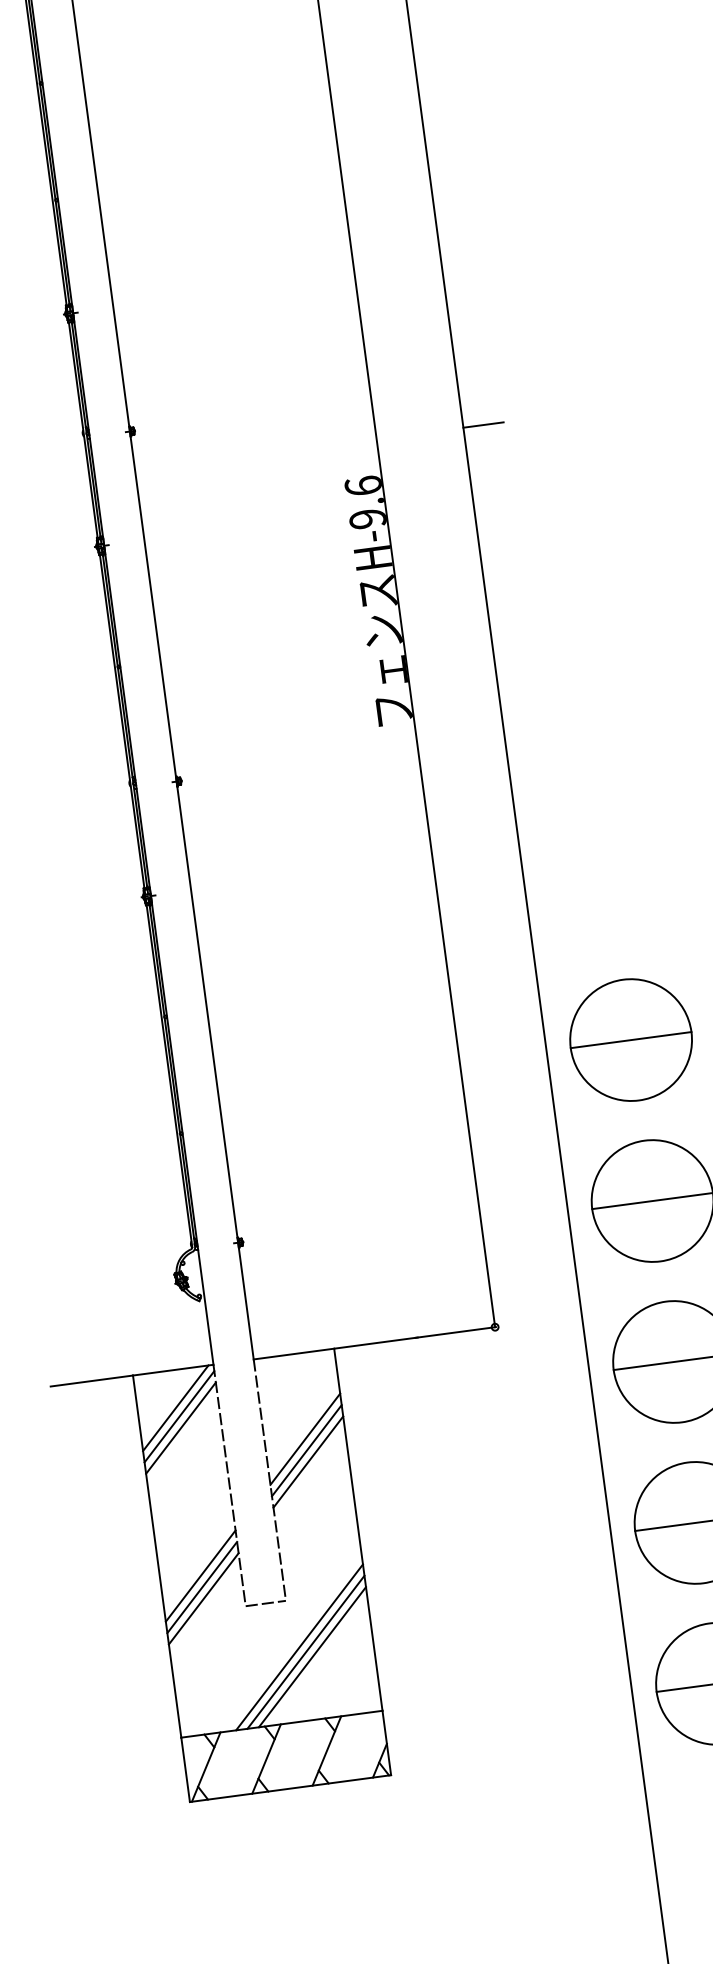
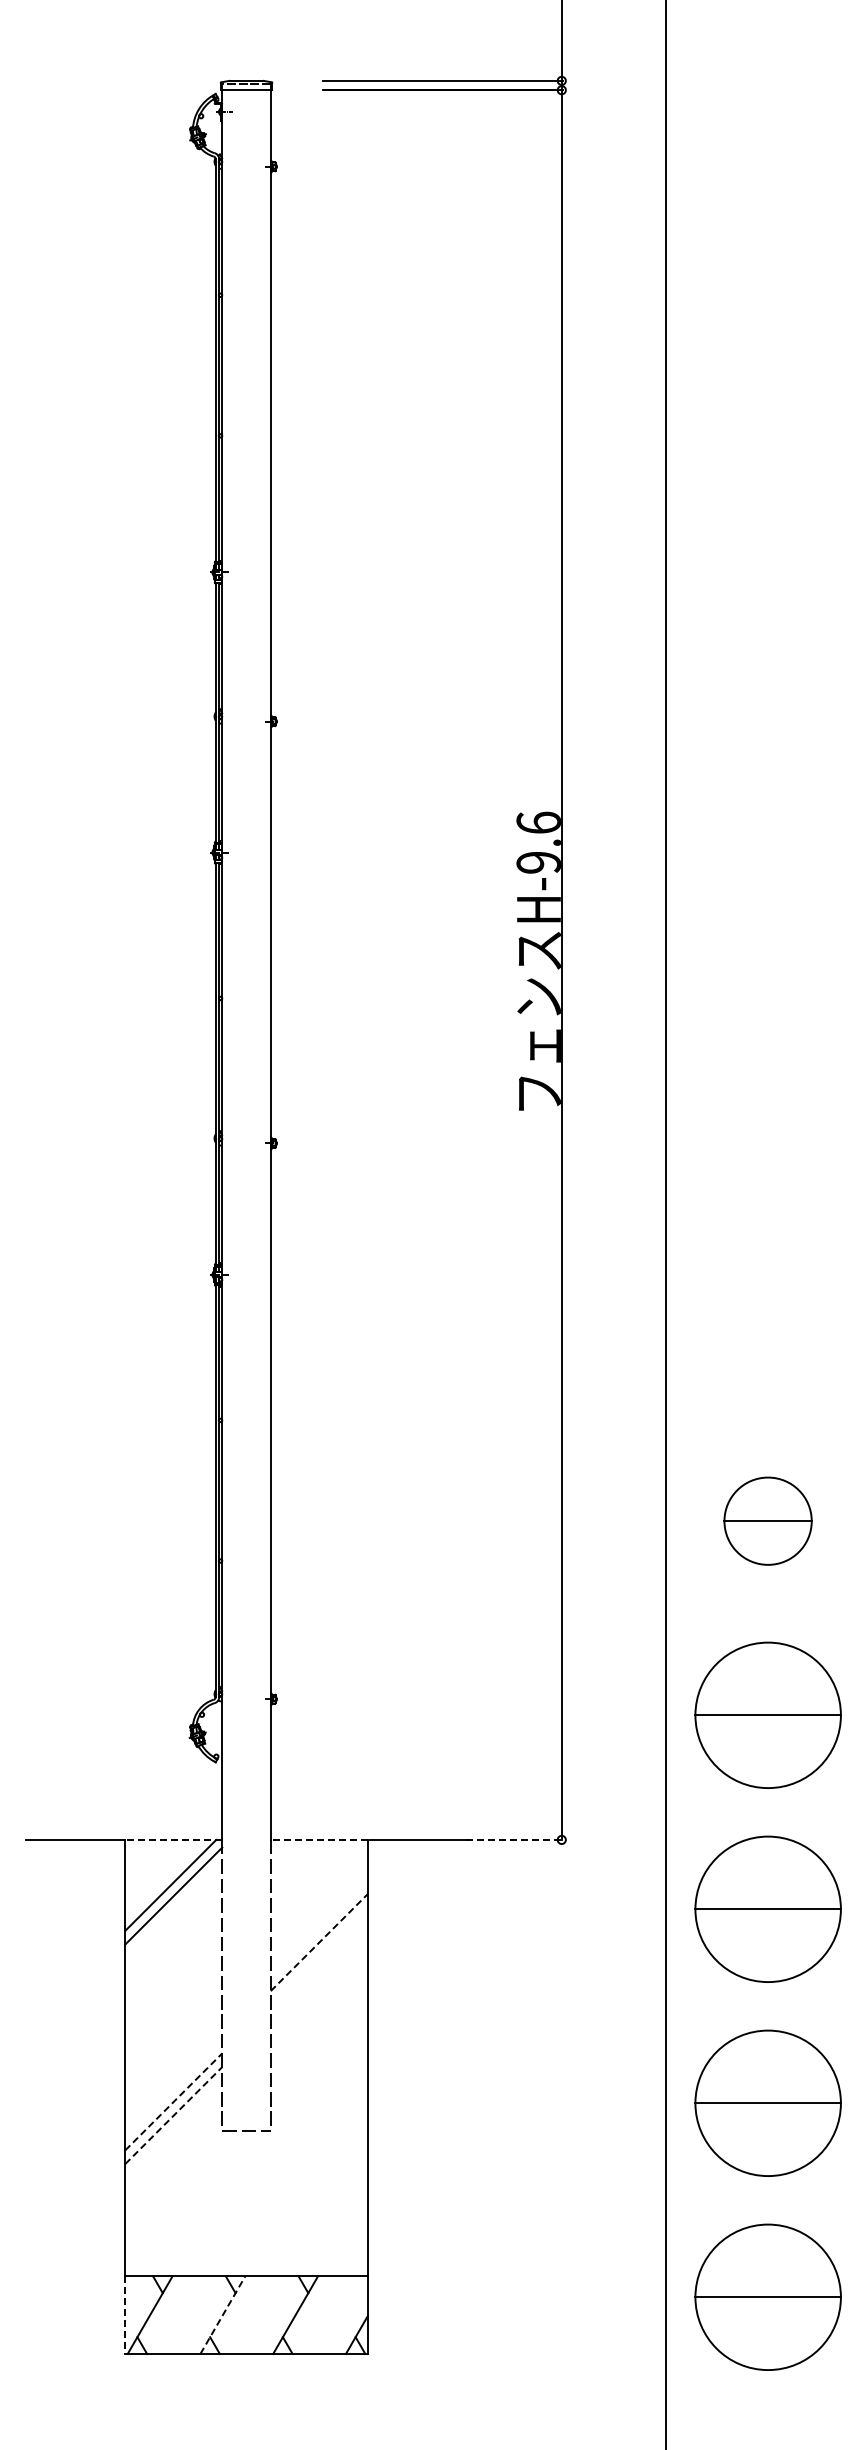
line: (483, 424) -> (690, 769), removed
part: (630, 1039) -> (767, 1520), size x0.6
line: (455, 1332) -> (514, 1839), solid -> dashed
line: (293, 1353) -> (318, 1839), solid -> dashed
line: (172, 1369) -> (173, 1839), solid -> dashed
line: (180, 1427) -> (173, 1909), removed
line: (305, 1439) -> (319, 1942), solid -> dashed
line: (306, 1450) -> (318, 1955), removed
line: (307, 1461) -> (318, 1969), removed
line: (200, 1575) -> (173, 2087), removed
line: (201, 1587) -> (173, 2101), solid -> dashed
line: (203, 1598) -> (173, 2115), solid -> dashed
line: (299, 1646) -> (279, 2187), removed
line: (306, 1651) -> (286, 2194), removed
line: (311, 1657) -> (292, 2201), removed
line: (266, 1759) -> (222, 2315), solid -> dashed
line: (185, 1770) -> (125, 2315), solid -> dashed

